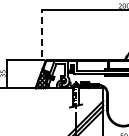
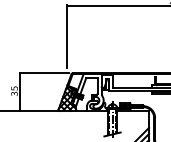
line: (42, 33) -> (67, 37), dashed -> solid

